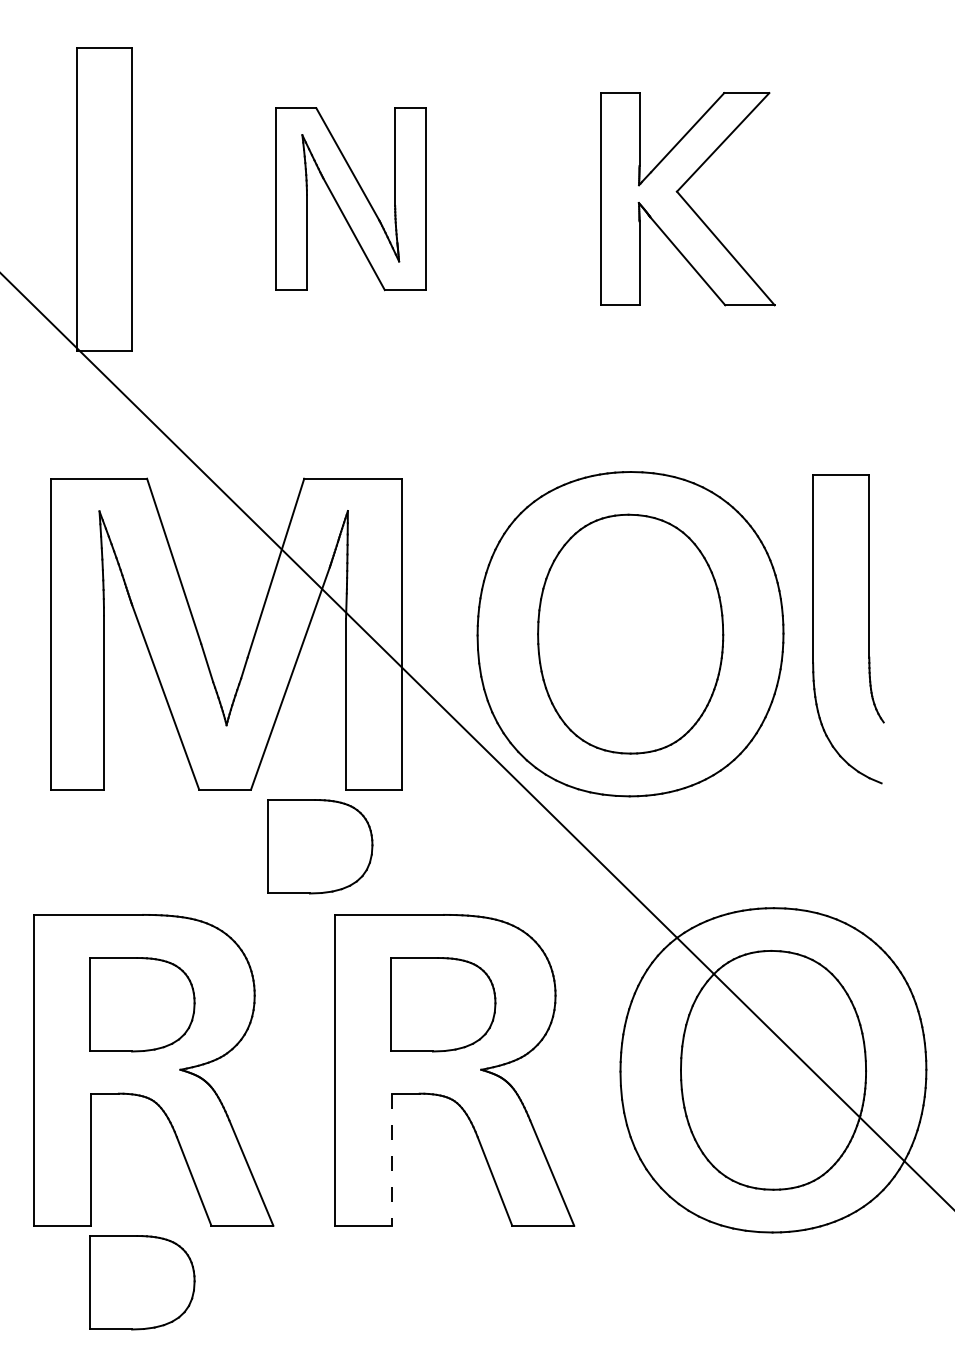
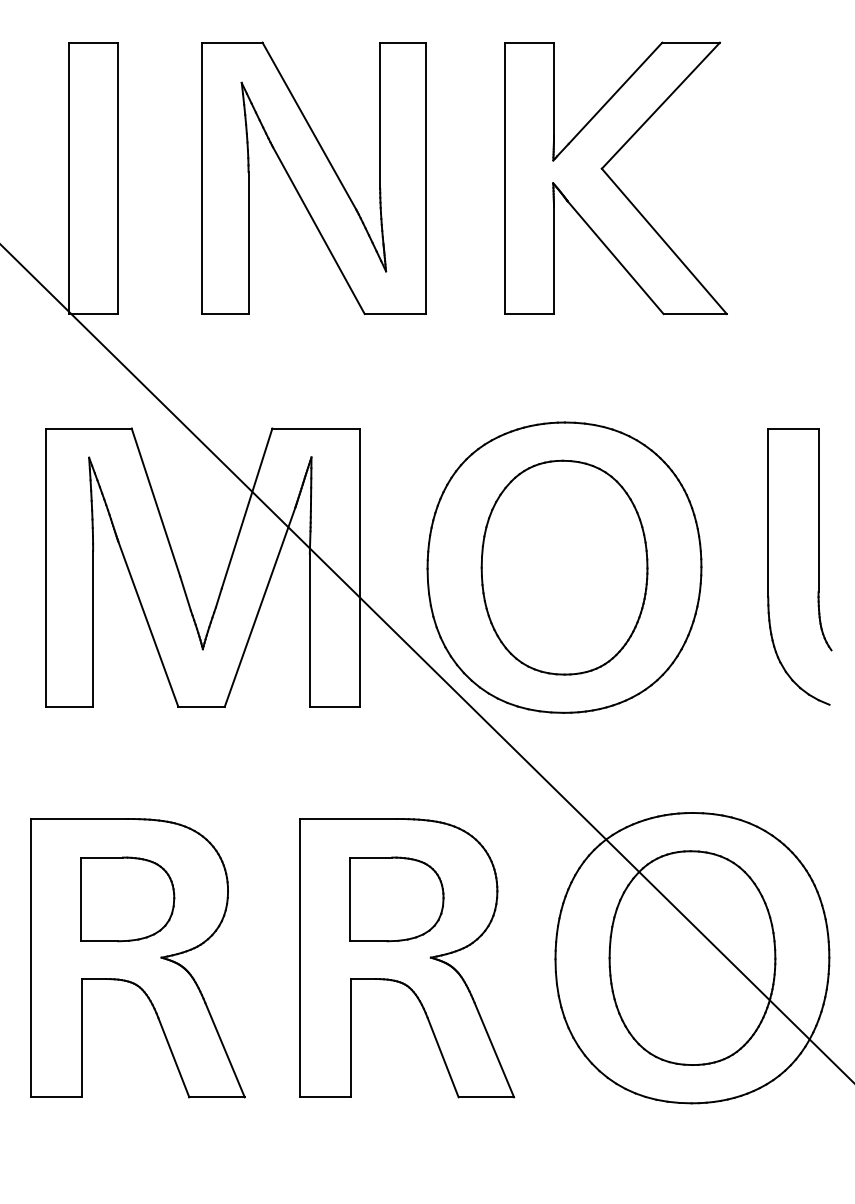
part: (350, 198) -> (313, 177), size x1.67
part: (687, 198) -> (615, 177), size x1.43
part: (868, 629) -> (817, 567), moved
part: (320, 846) -> (286, 757), removed
line: (391, 1160) -> (350, 1038), dashed -> solid
part: (142, 1282) -> (127, 1148), removed

